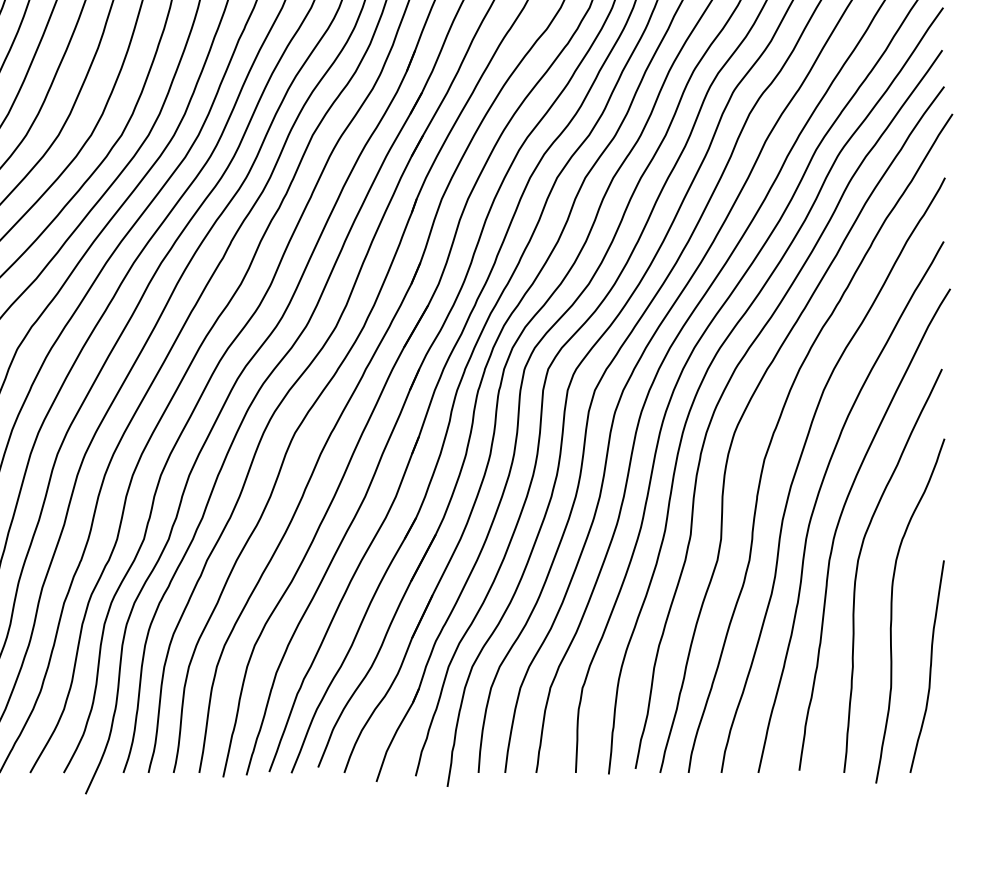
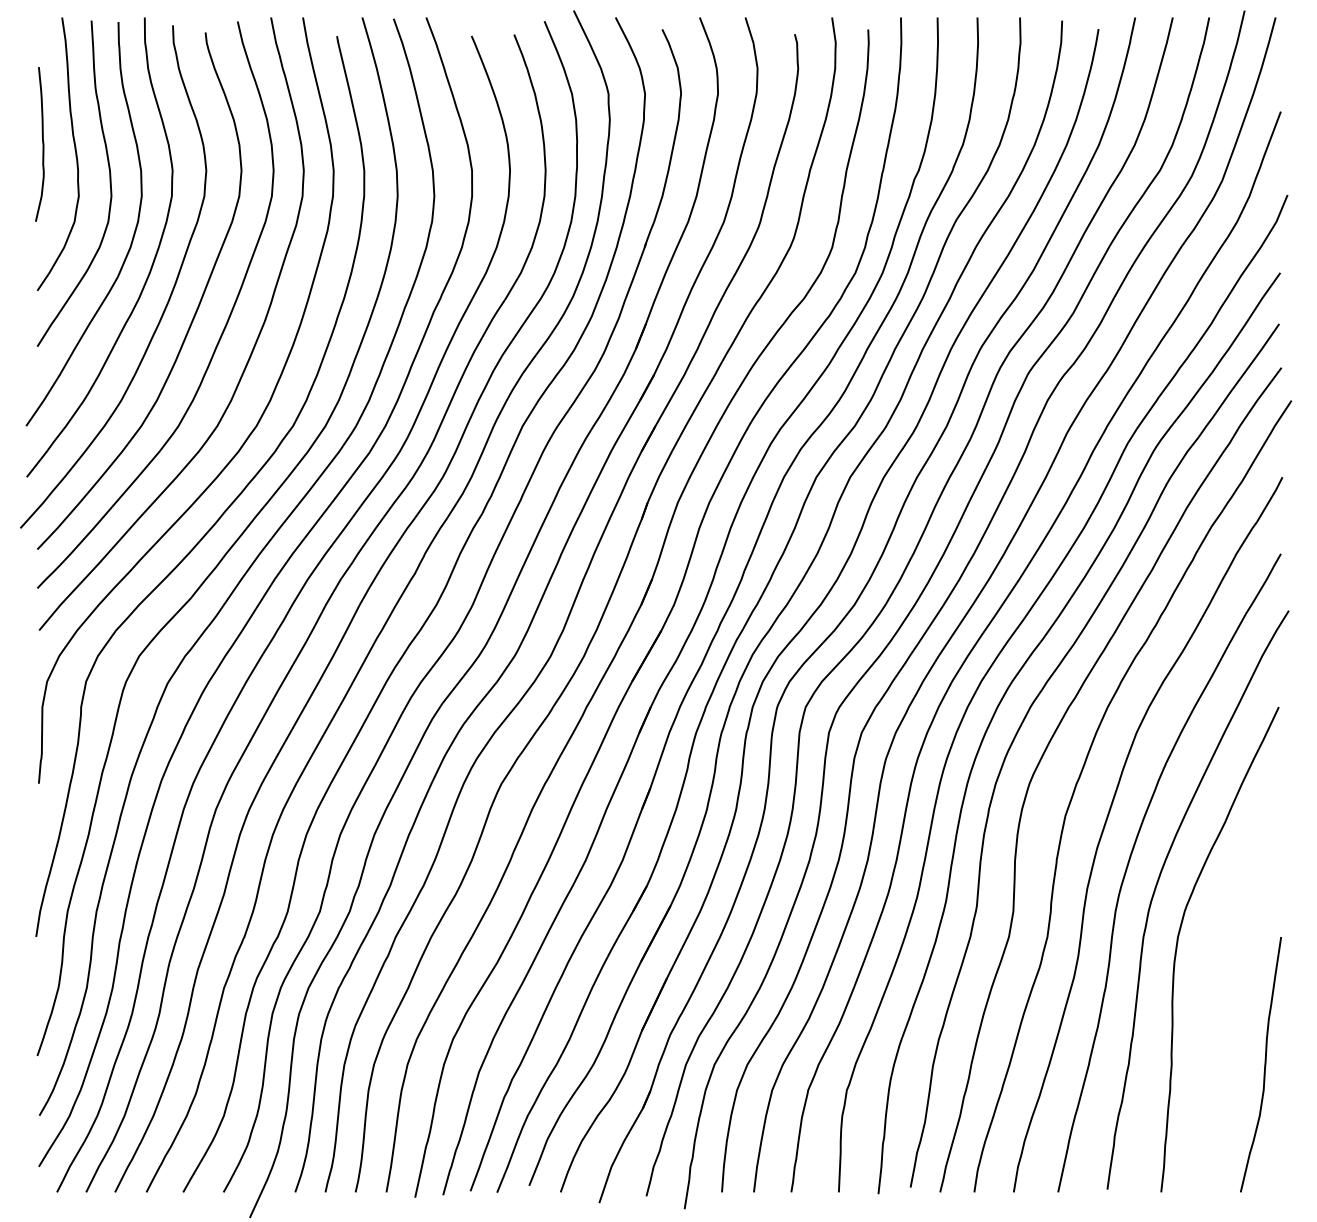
curve: (891, 610) -> (1218, 997), removed

